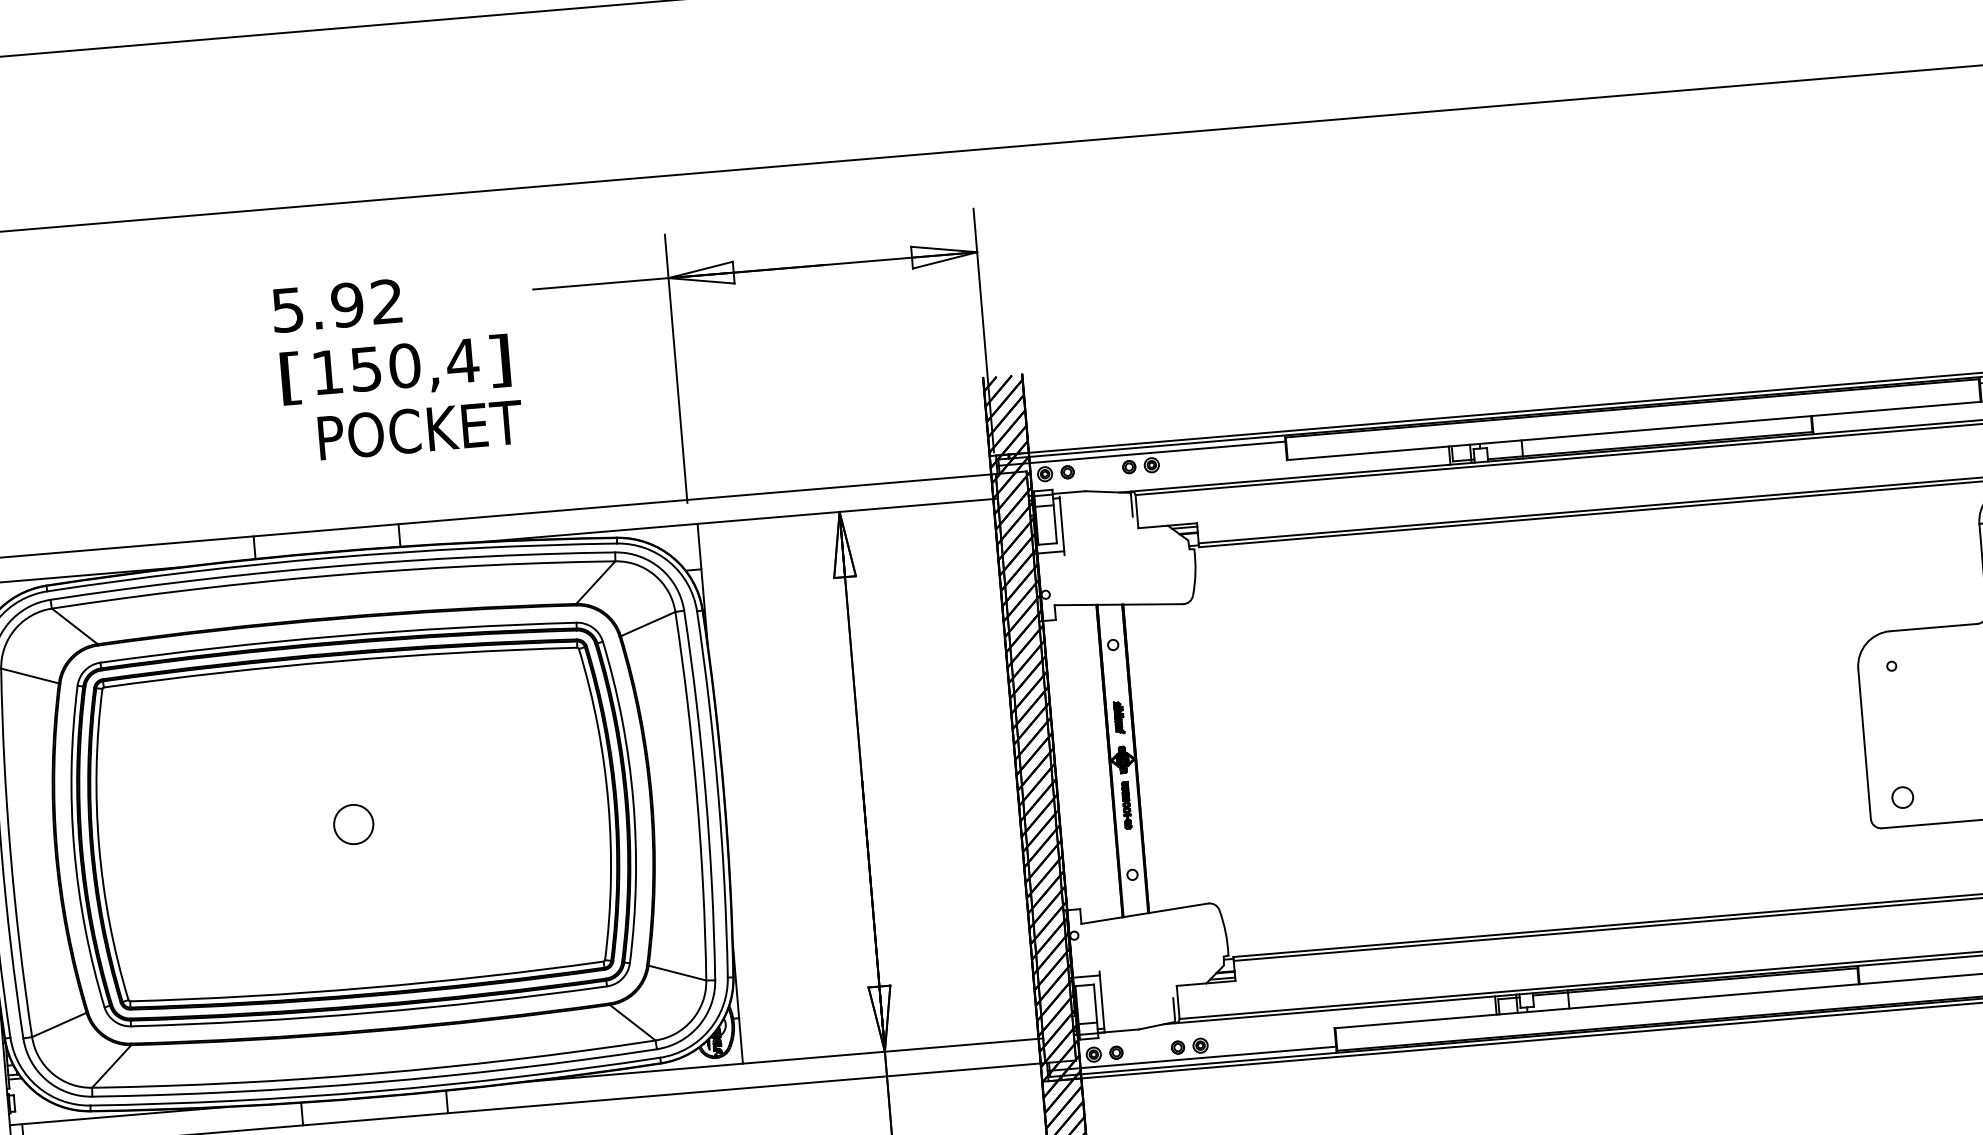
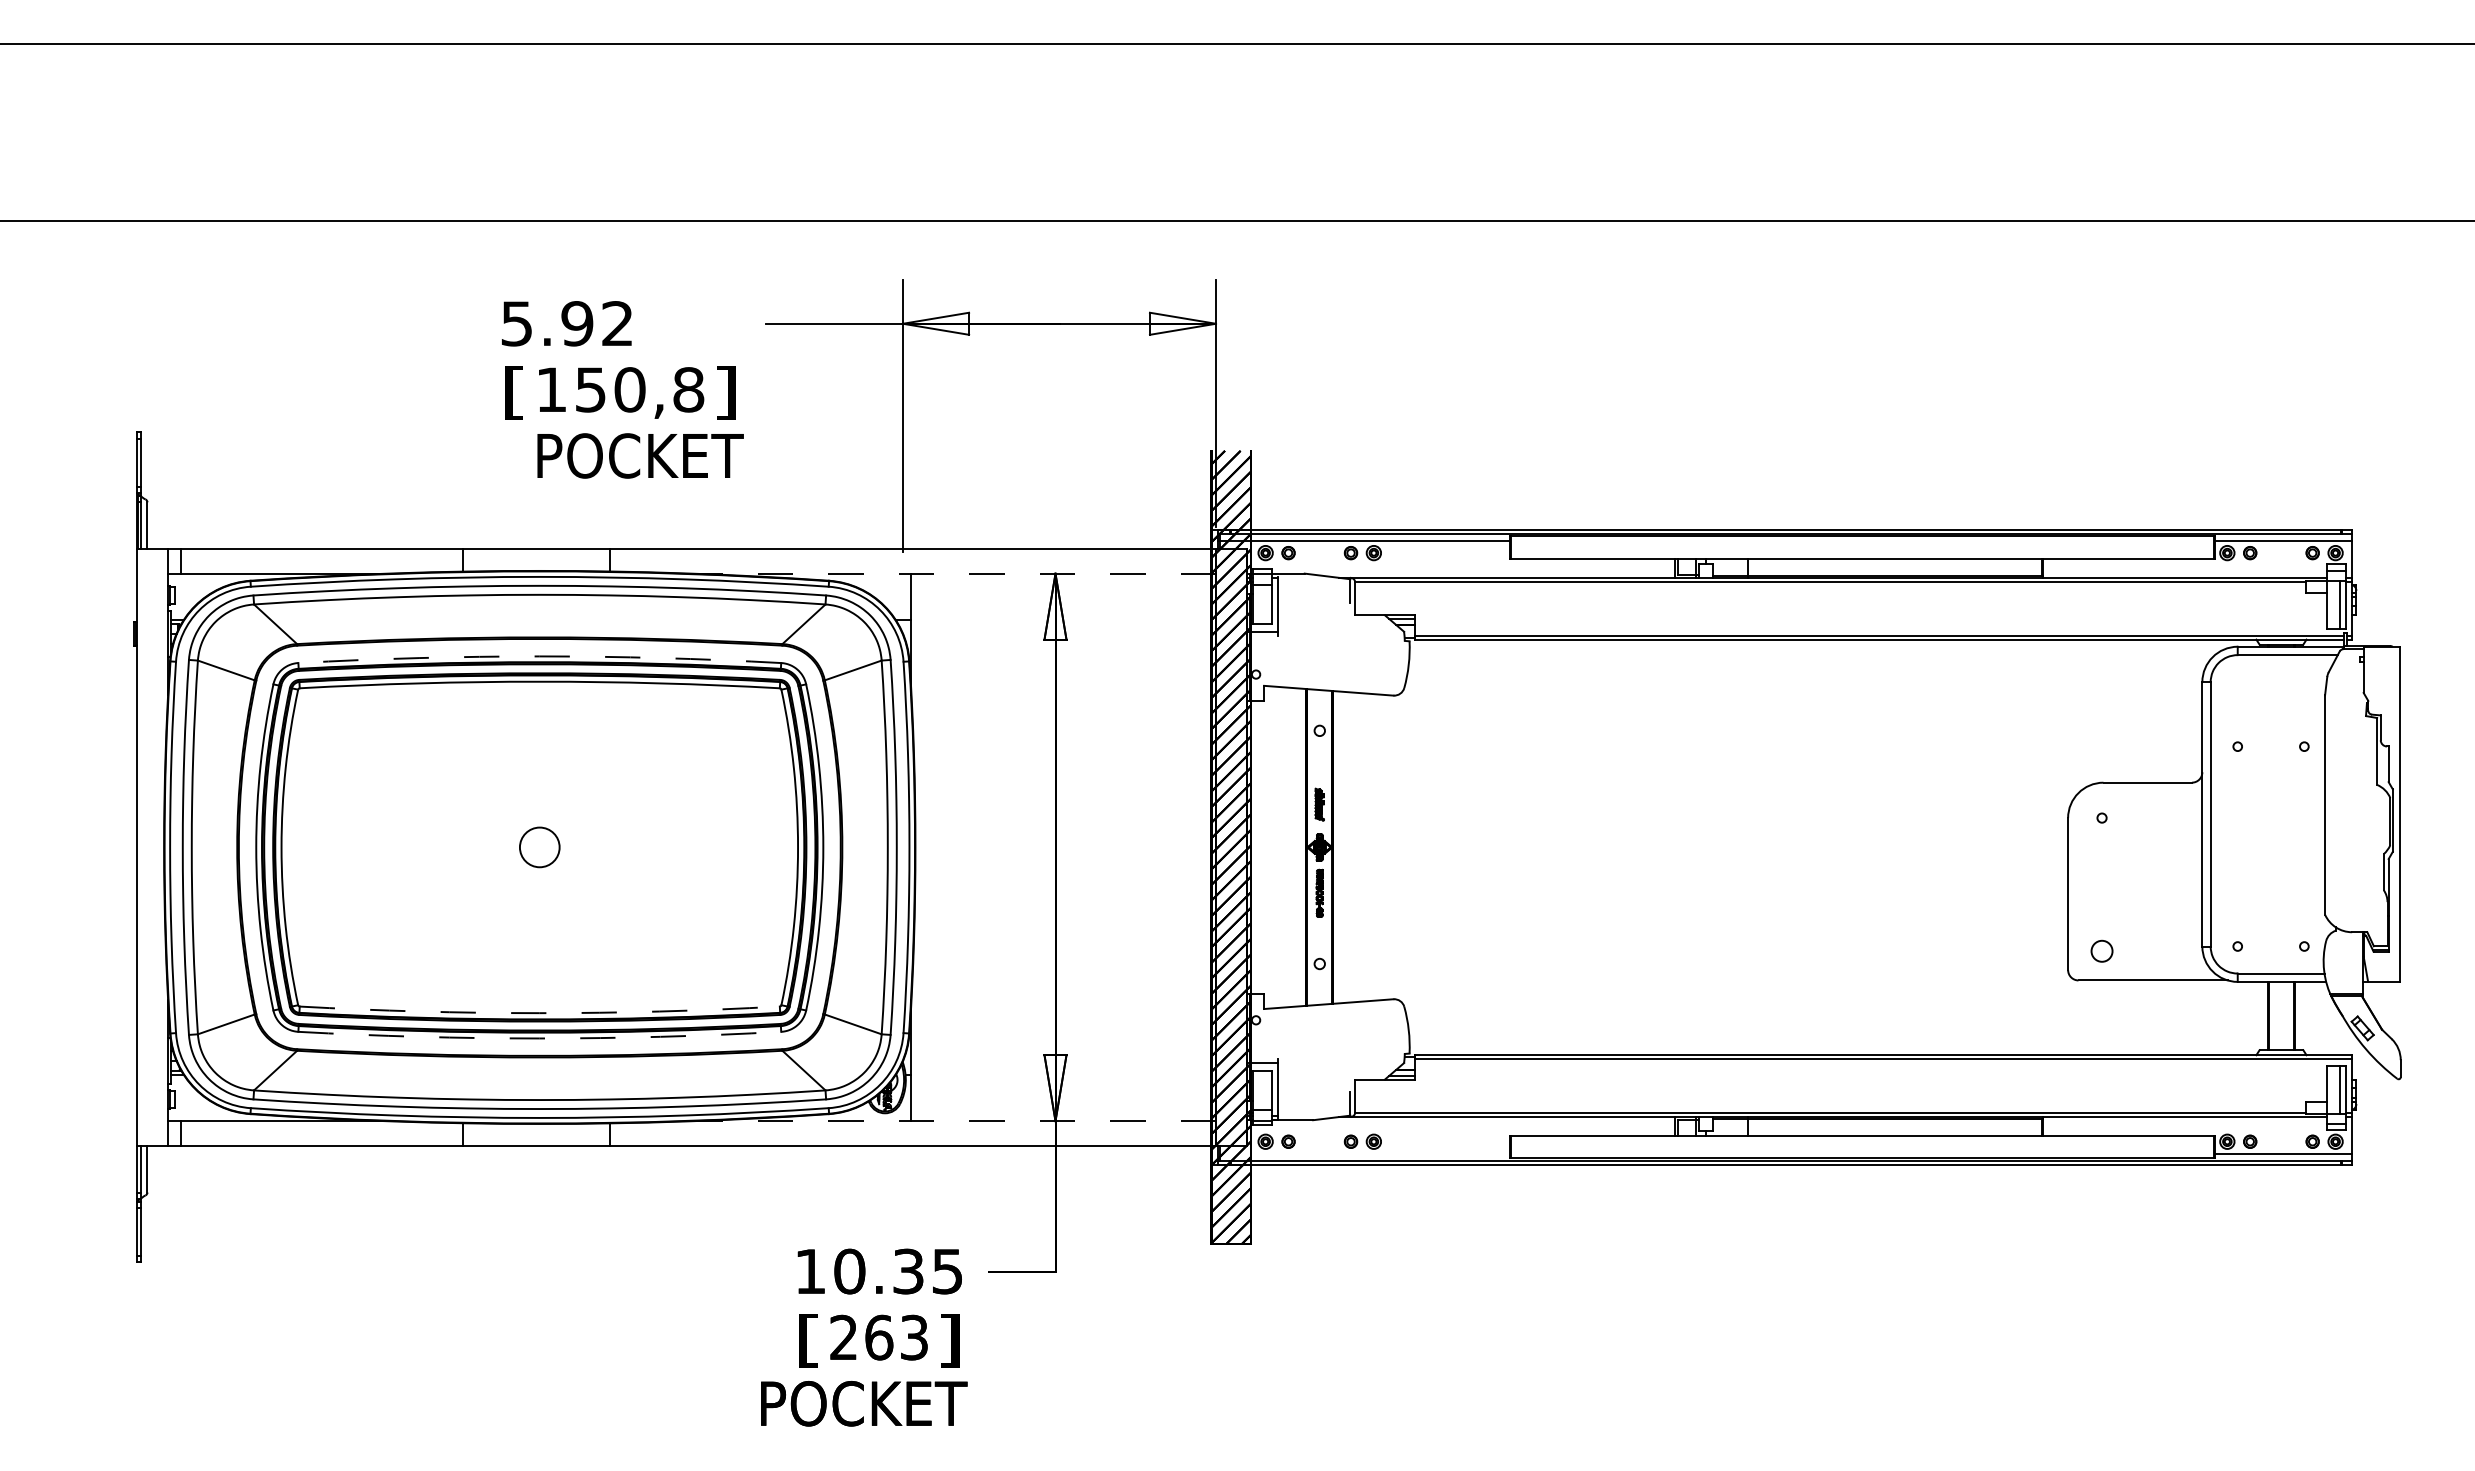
text: (462, 360) -> (688, 389), 150,4 -> 150,8
line: (739, 520) -> (954, 573), solid -> dashed
arc: (337, 636) -> (539, 656), solid -> dashed
arc: (367, 988) -> (539, 1013), solid -> dashed
arc: (369, 1012) -> (539, 1038), solid -> dashed
line: (1191, 1059) -> (1363, 1154), removed
line: (785, 1060) -> (954, 1121), solid -> dashed

